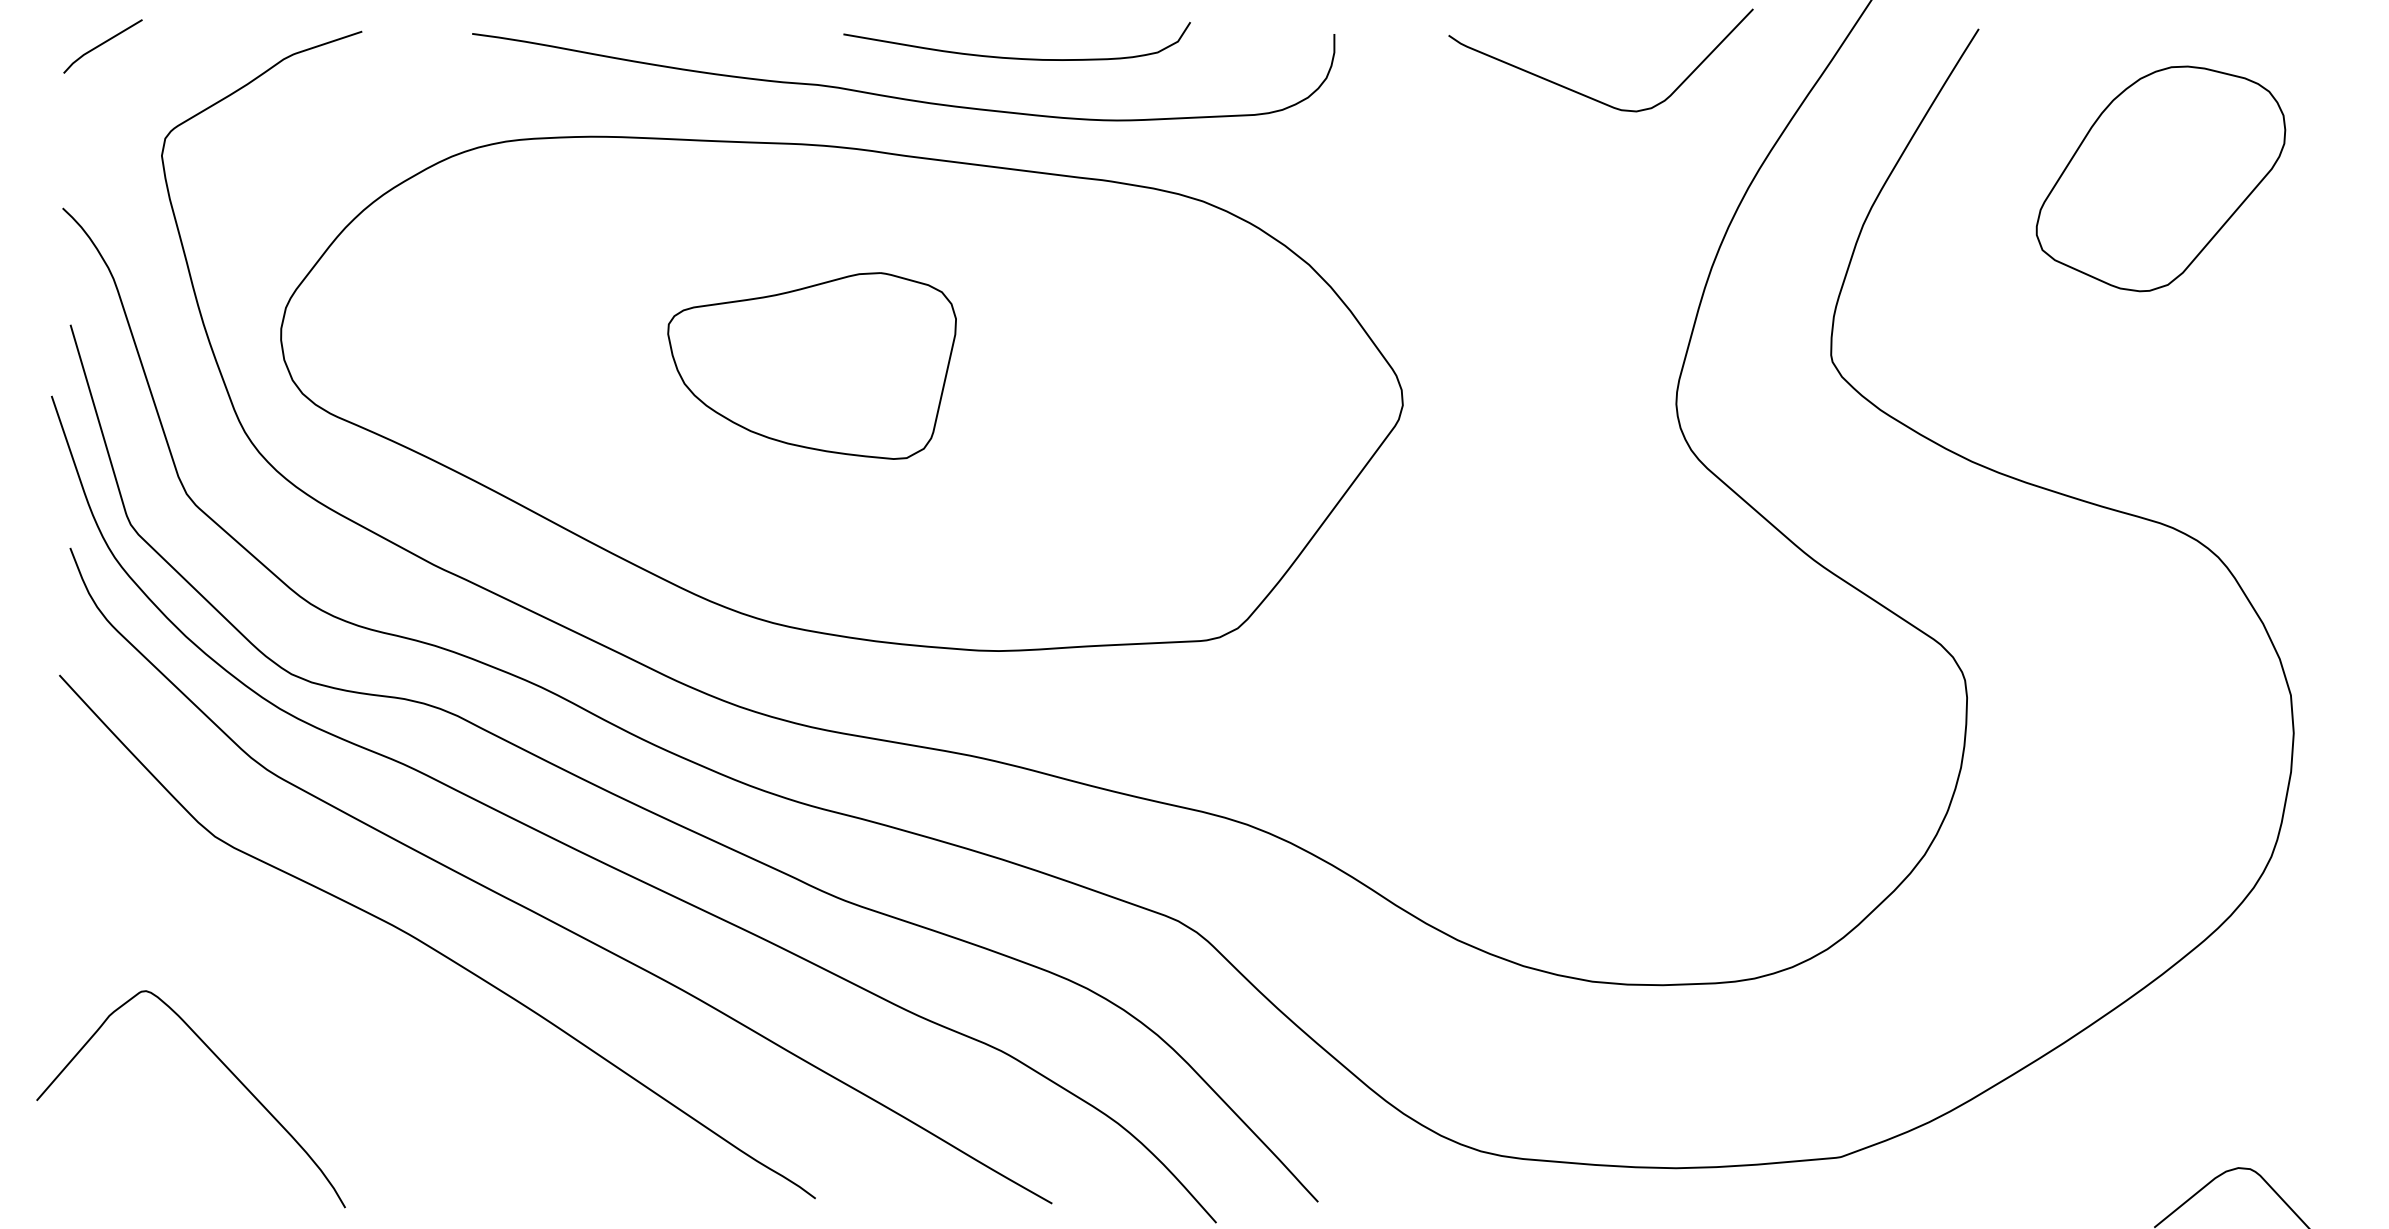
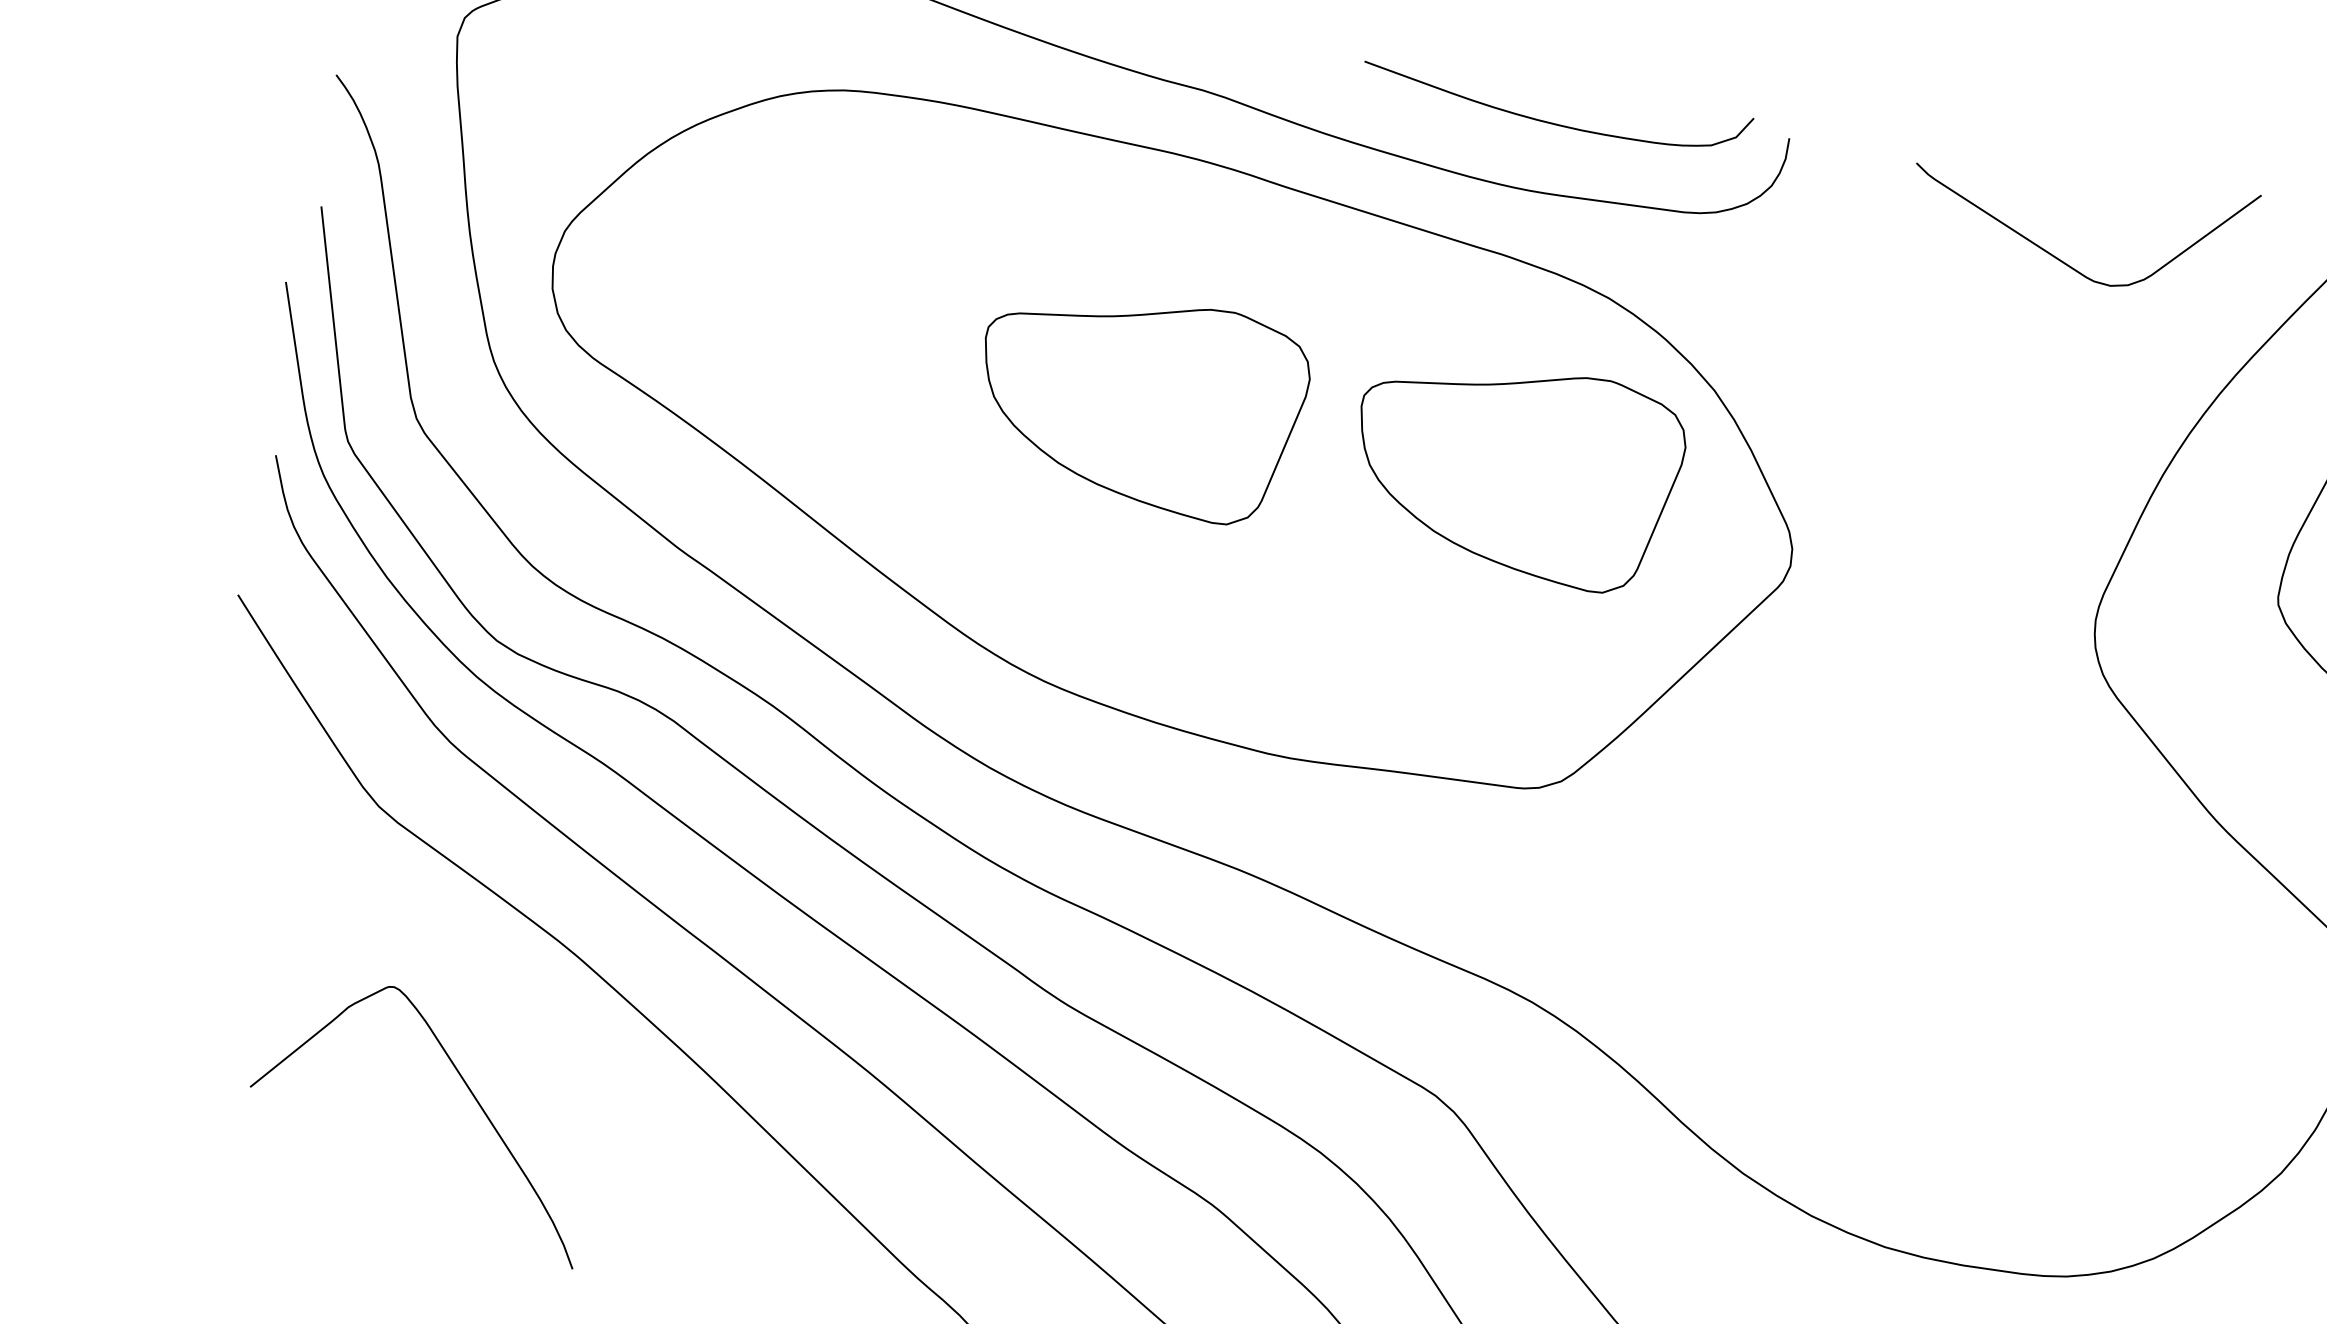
curve: (1016, 57) -> (1552, 122), moved
part: (1148, 365) -> (1514, 470), added
curve: (223, 1065) -> (465, 1085), moved

